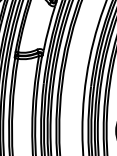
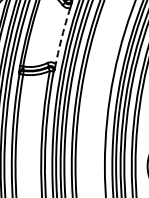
arc: (49, 27) -> (62, 35), solid -> dashed

